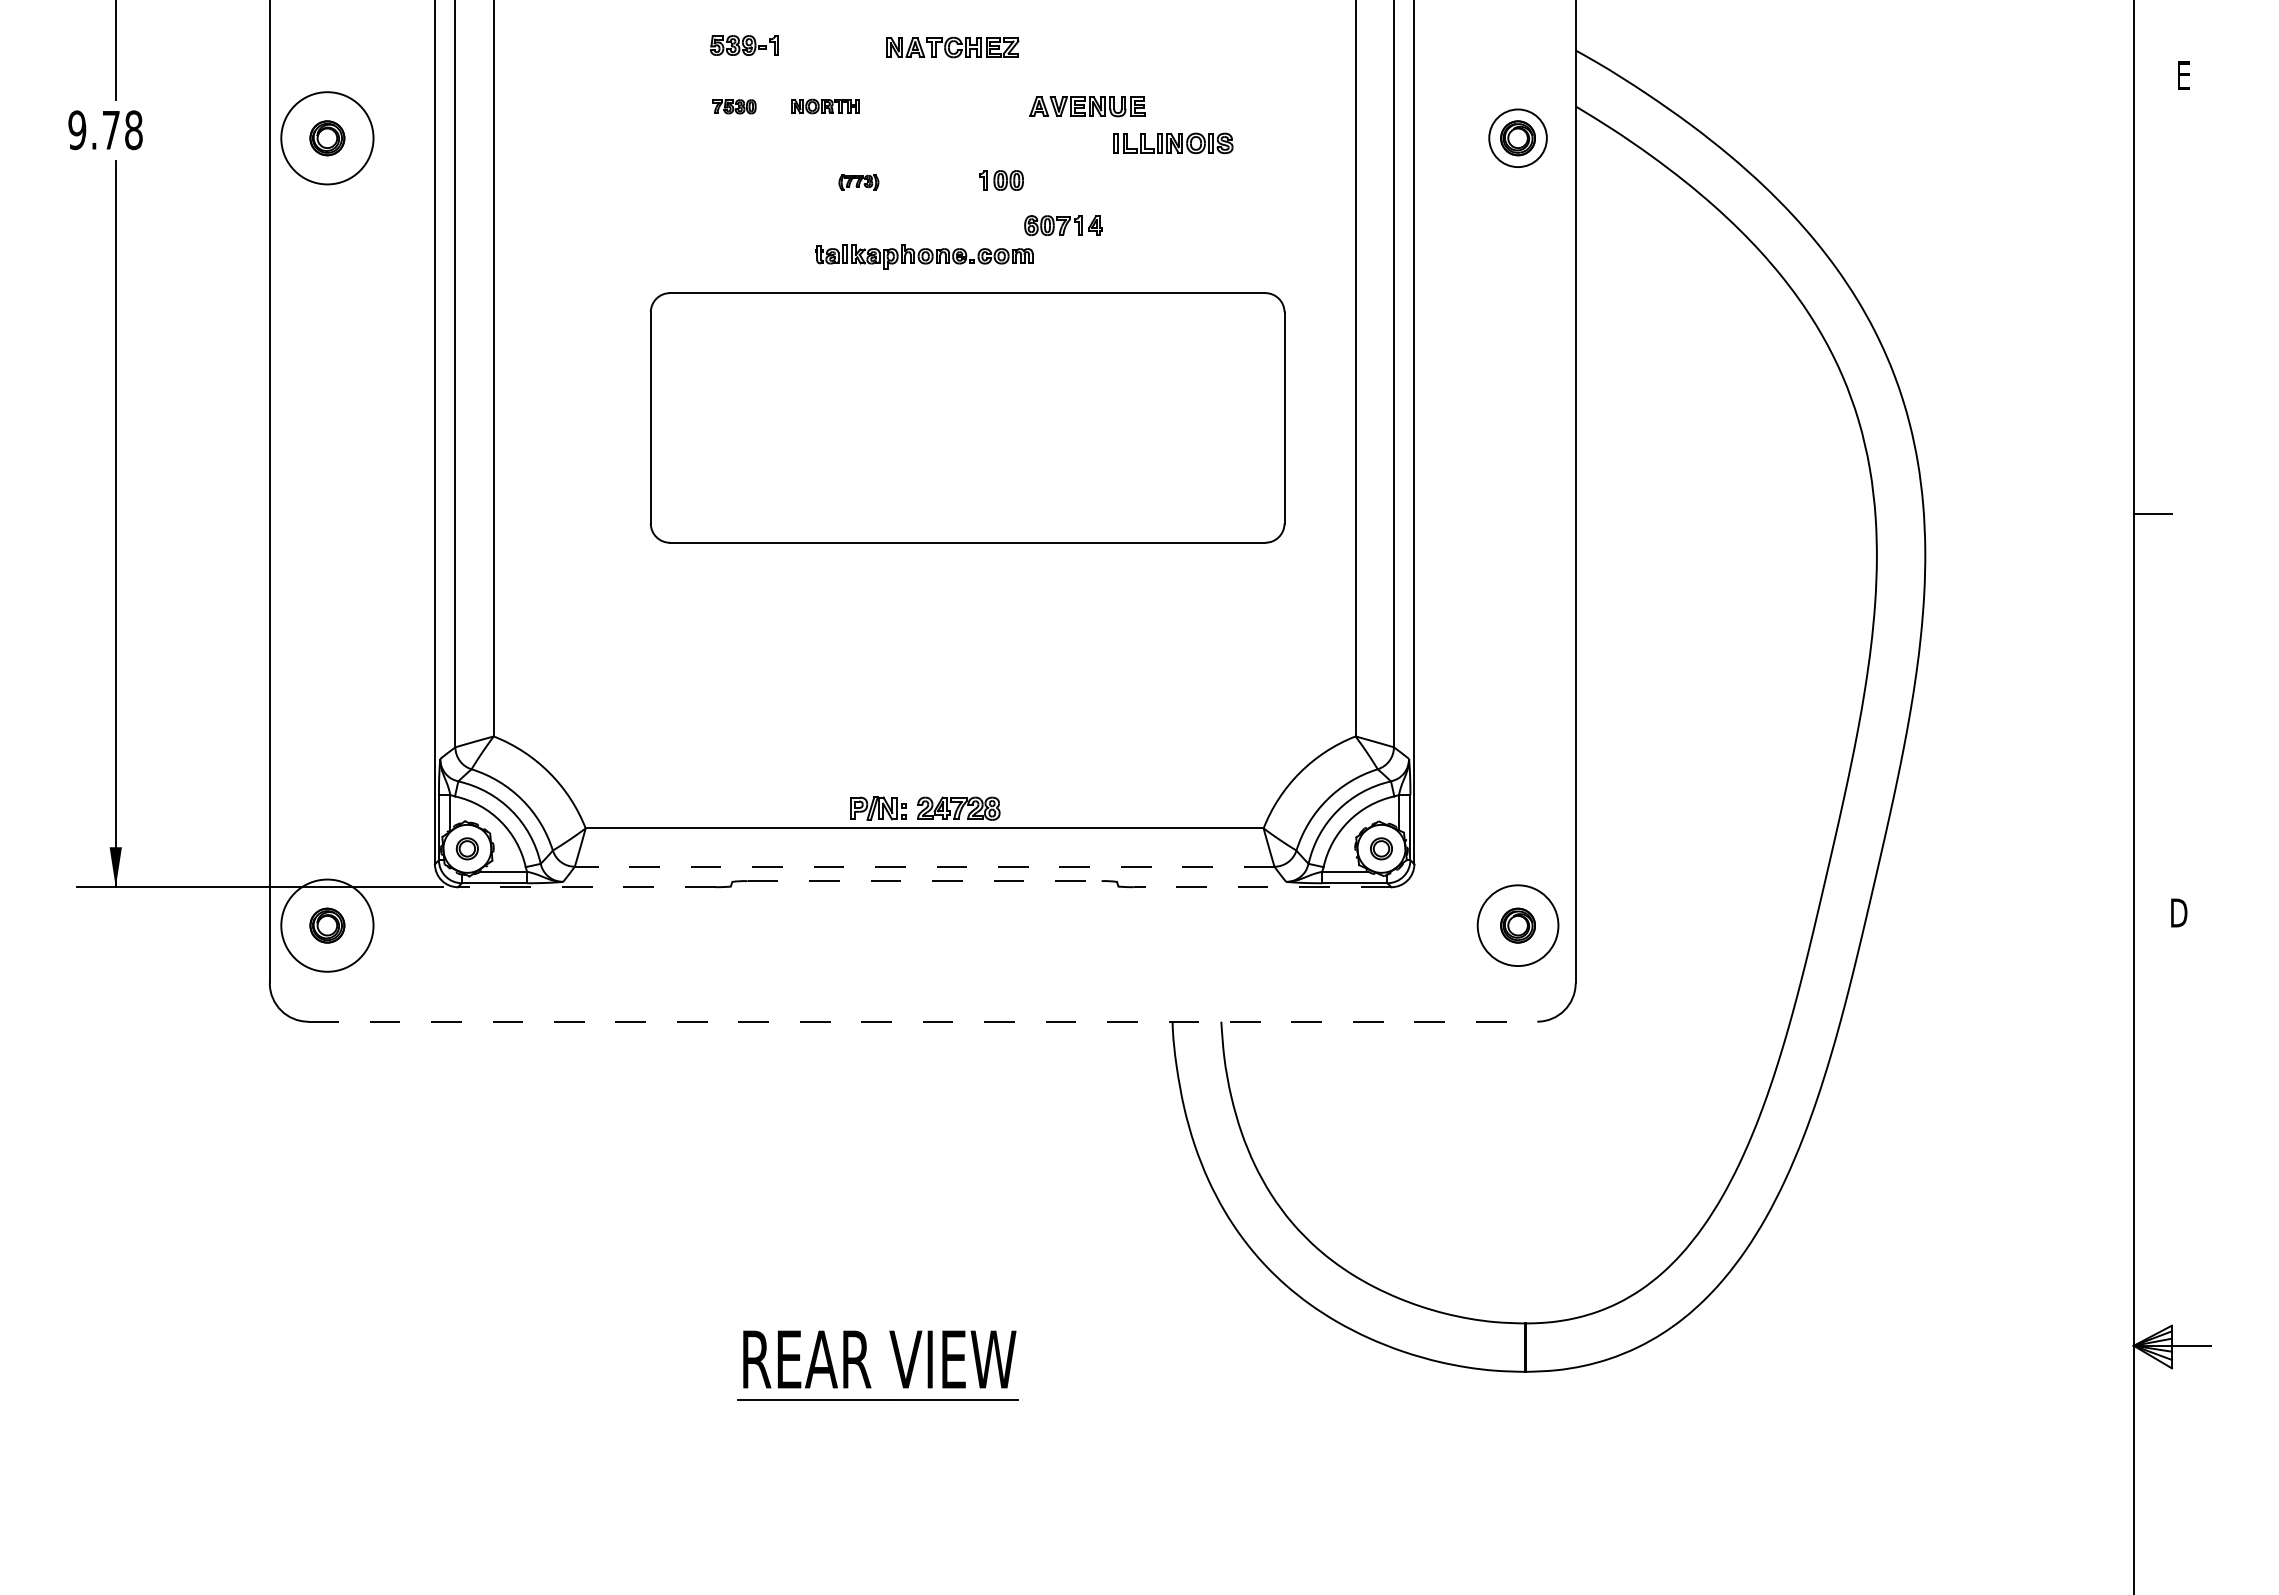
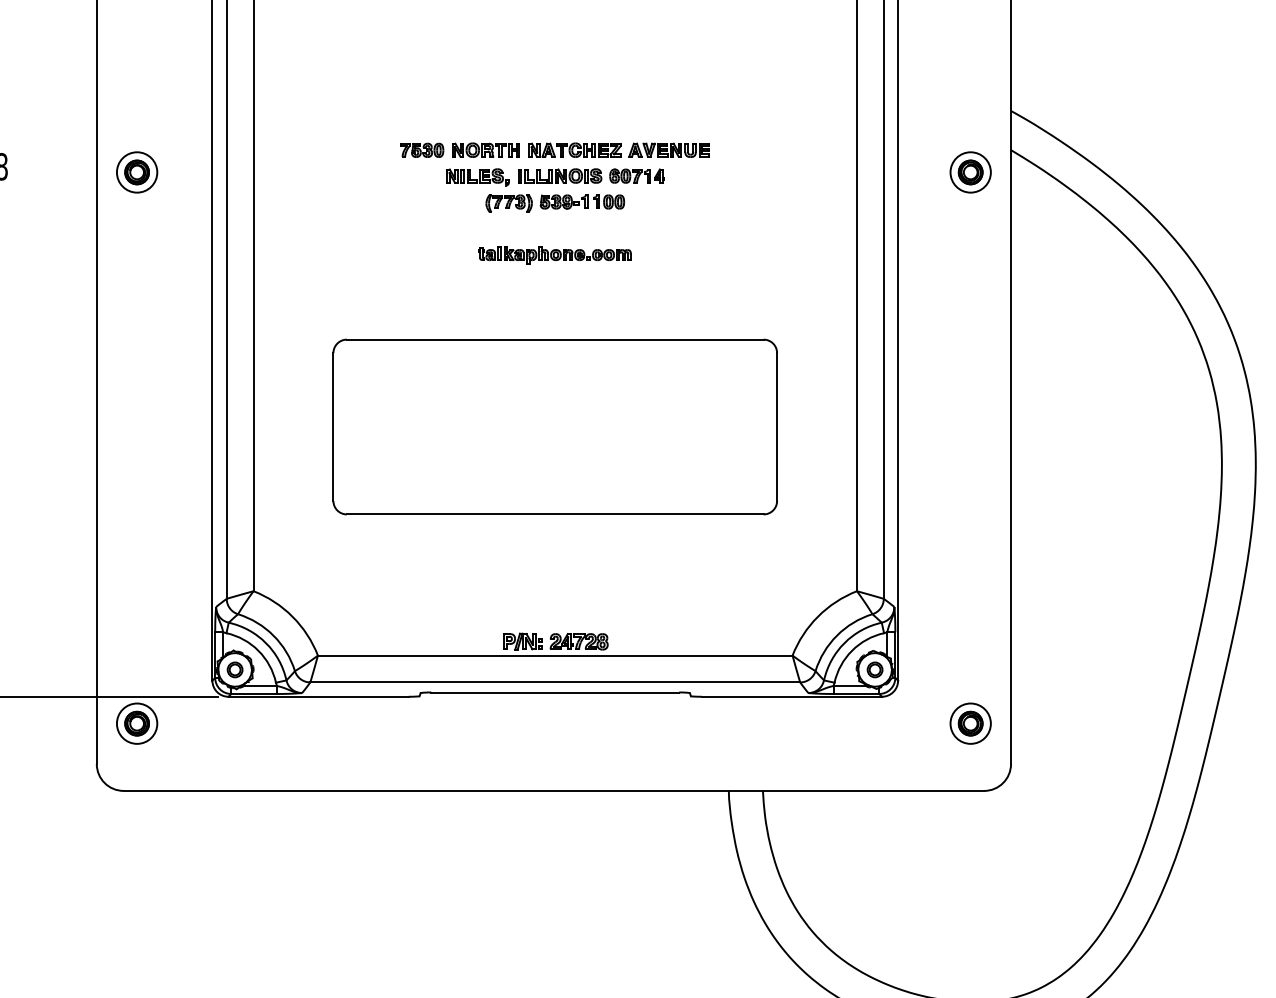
part: (744, 45) -> (564, 202), moved
part: (952, 47) -> (574, 150), moved
part: (734, 106) -> (422, 150), size x1.43
part: (825, 106) -> (485, 150), size x1.43
circle: (327, 138) -> (137, 172), size x0.62
part: (1173, 143) -> (560, 176), moved
part: (814, 144) -> (478, 176), added
part: (858, 182) -> (508, 203), size x1.67
part: (1063, 225) -> (637, 176), moved
part: (967, 417) -> (555, 426), moved
line: (924, 866) -> (555, 682), dashed -> solid
line: (924, 881) -> (555, 692), dashed -> solid
line: (586, 887) -> (318, 696), dashed -> solid
line: (1262, 887) -> (791, 696), dashed -> solid
circle: (327, 925) -> (137, 723), size x0.62
circle: (1517, 925) -> (970, 723), size x0.71
line: (922, 1021) -> (553, 790), dashed -> solid

